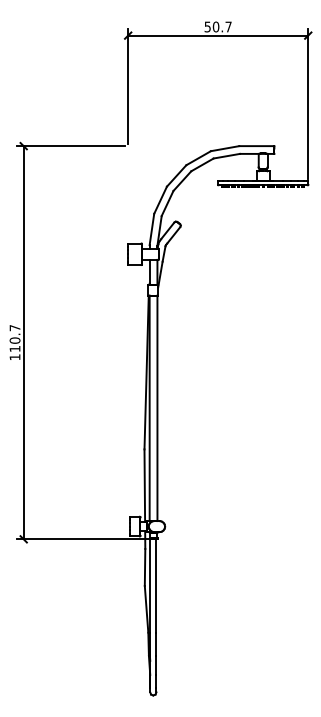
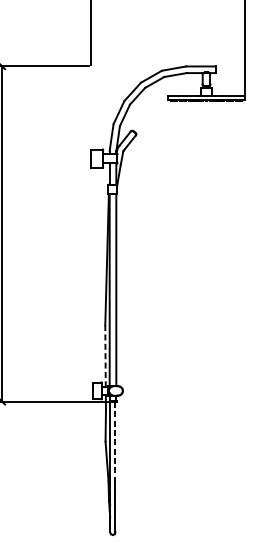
line: (144, 486) -> (105, 356), solid -> dashed
line: (156, 585) -> (115, 441), solid -> dashed

